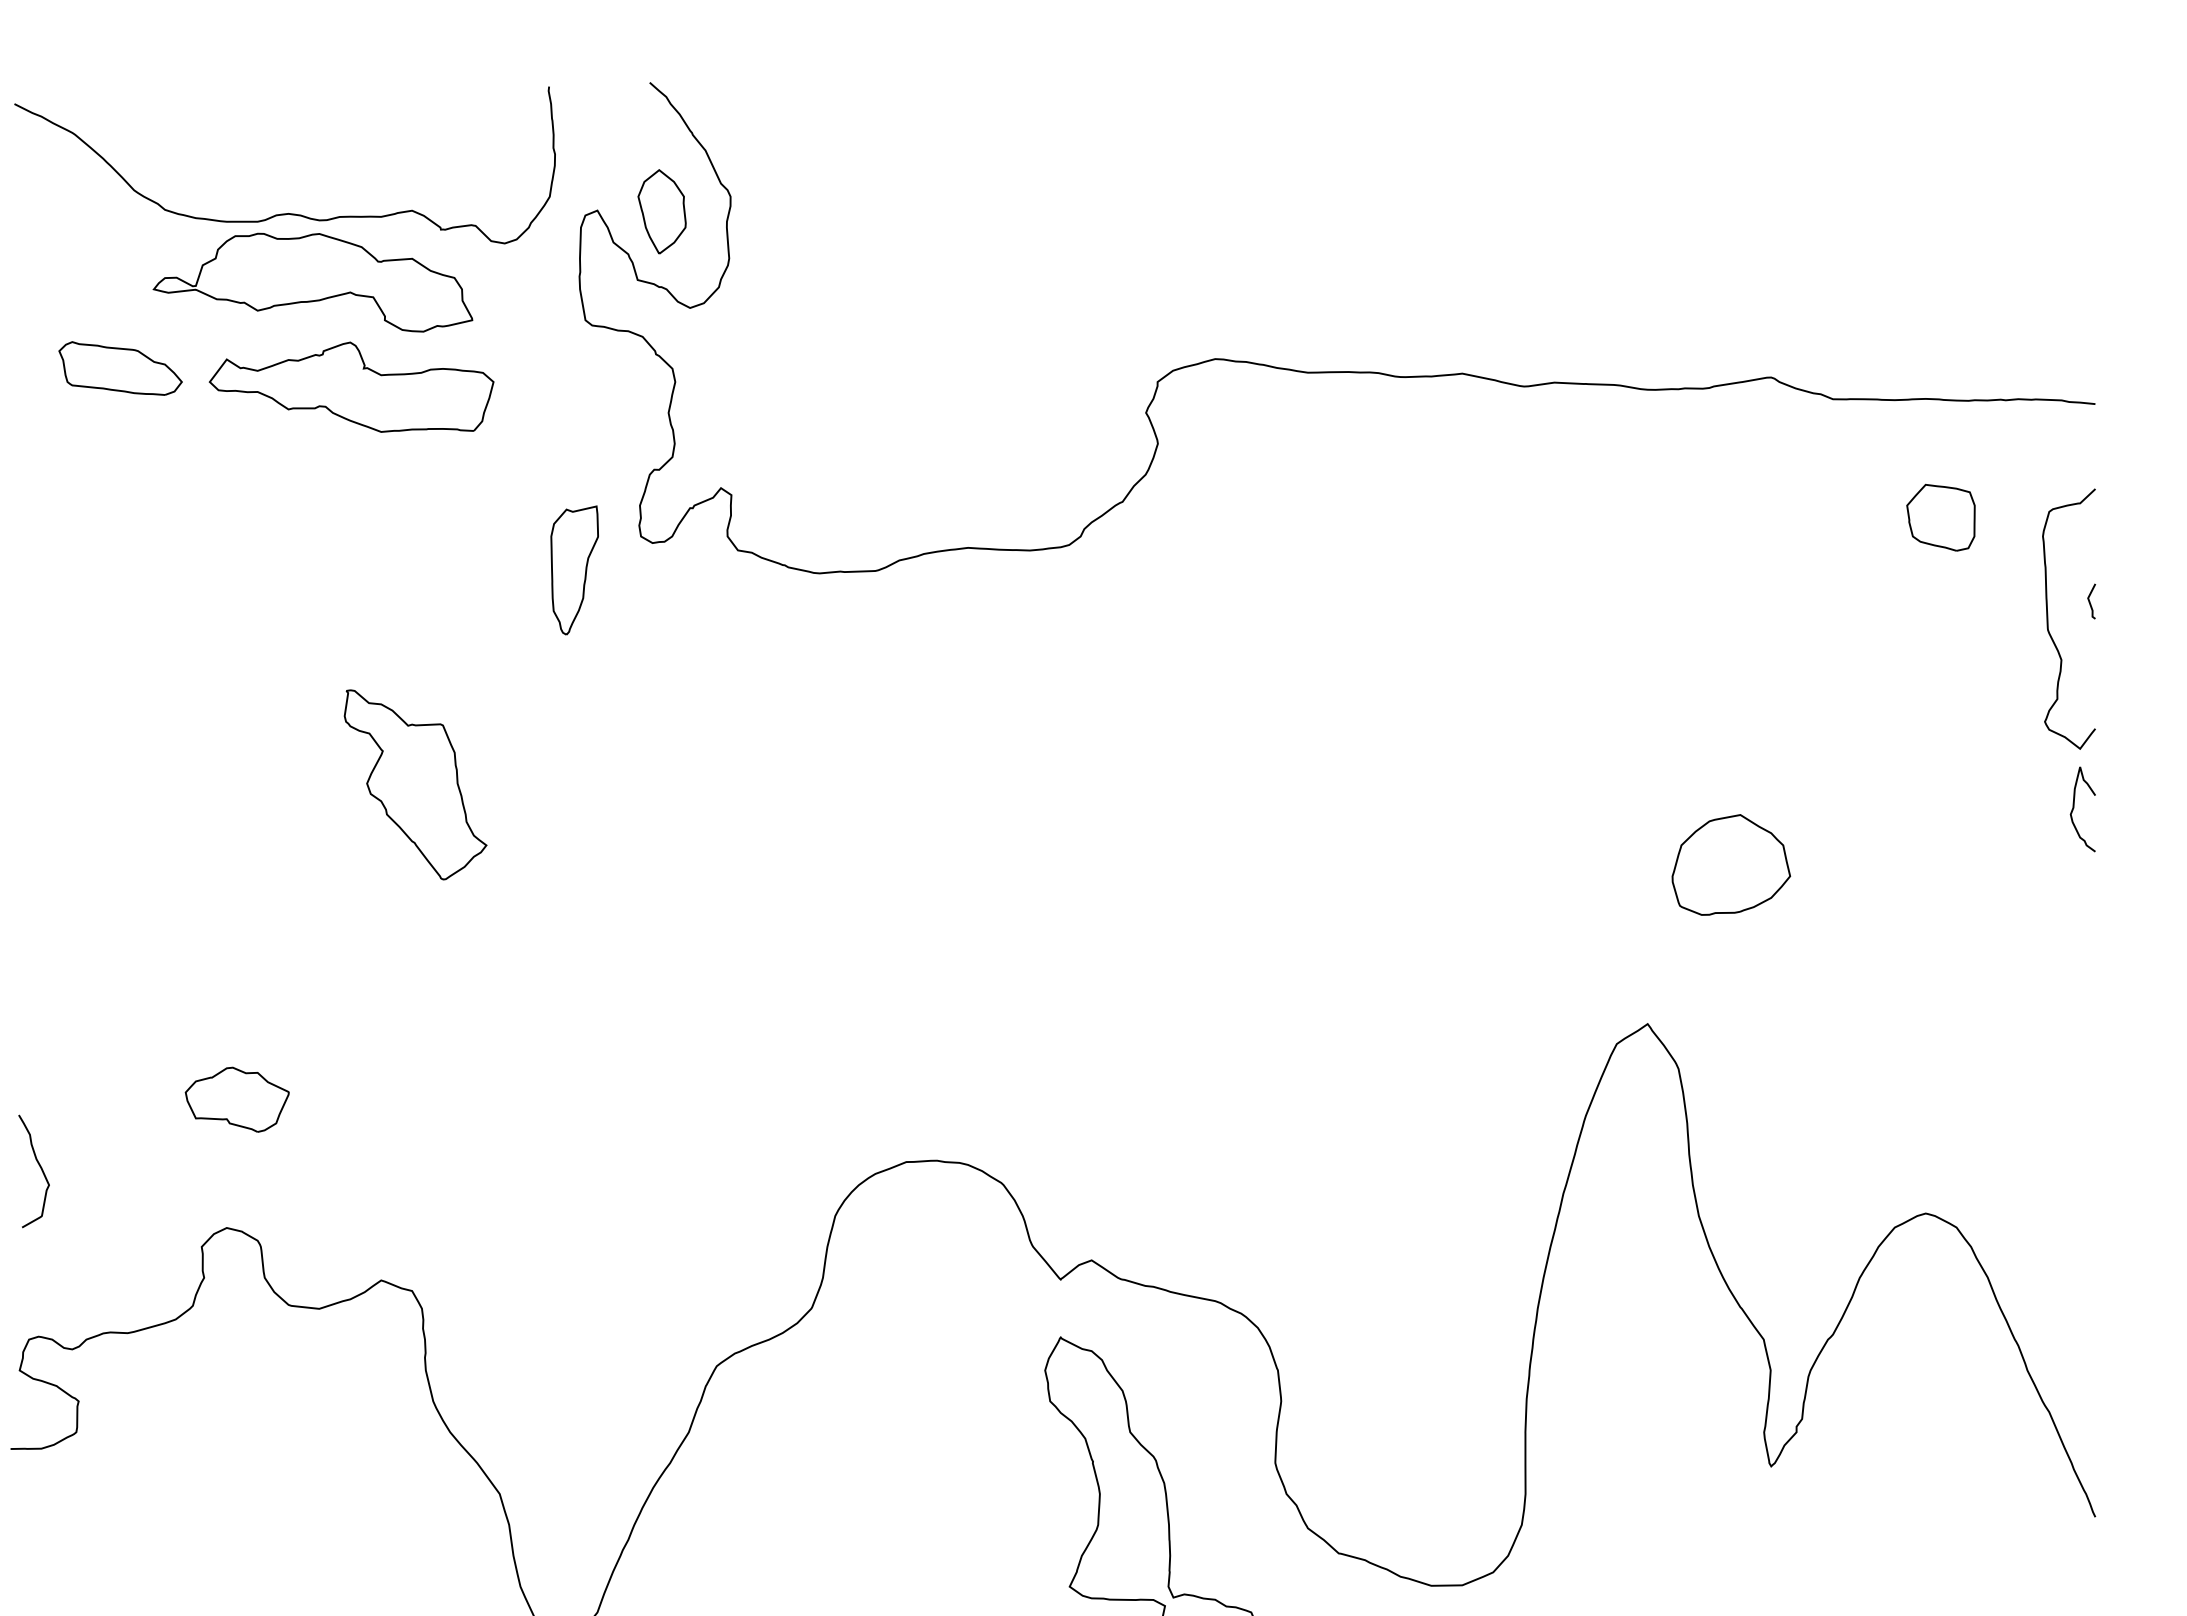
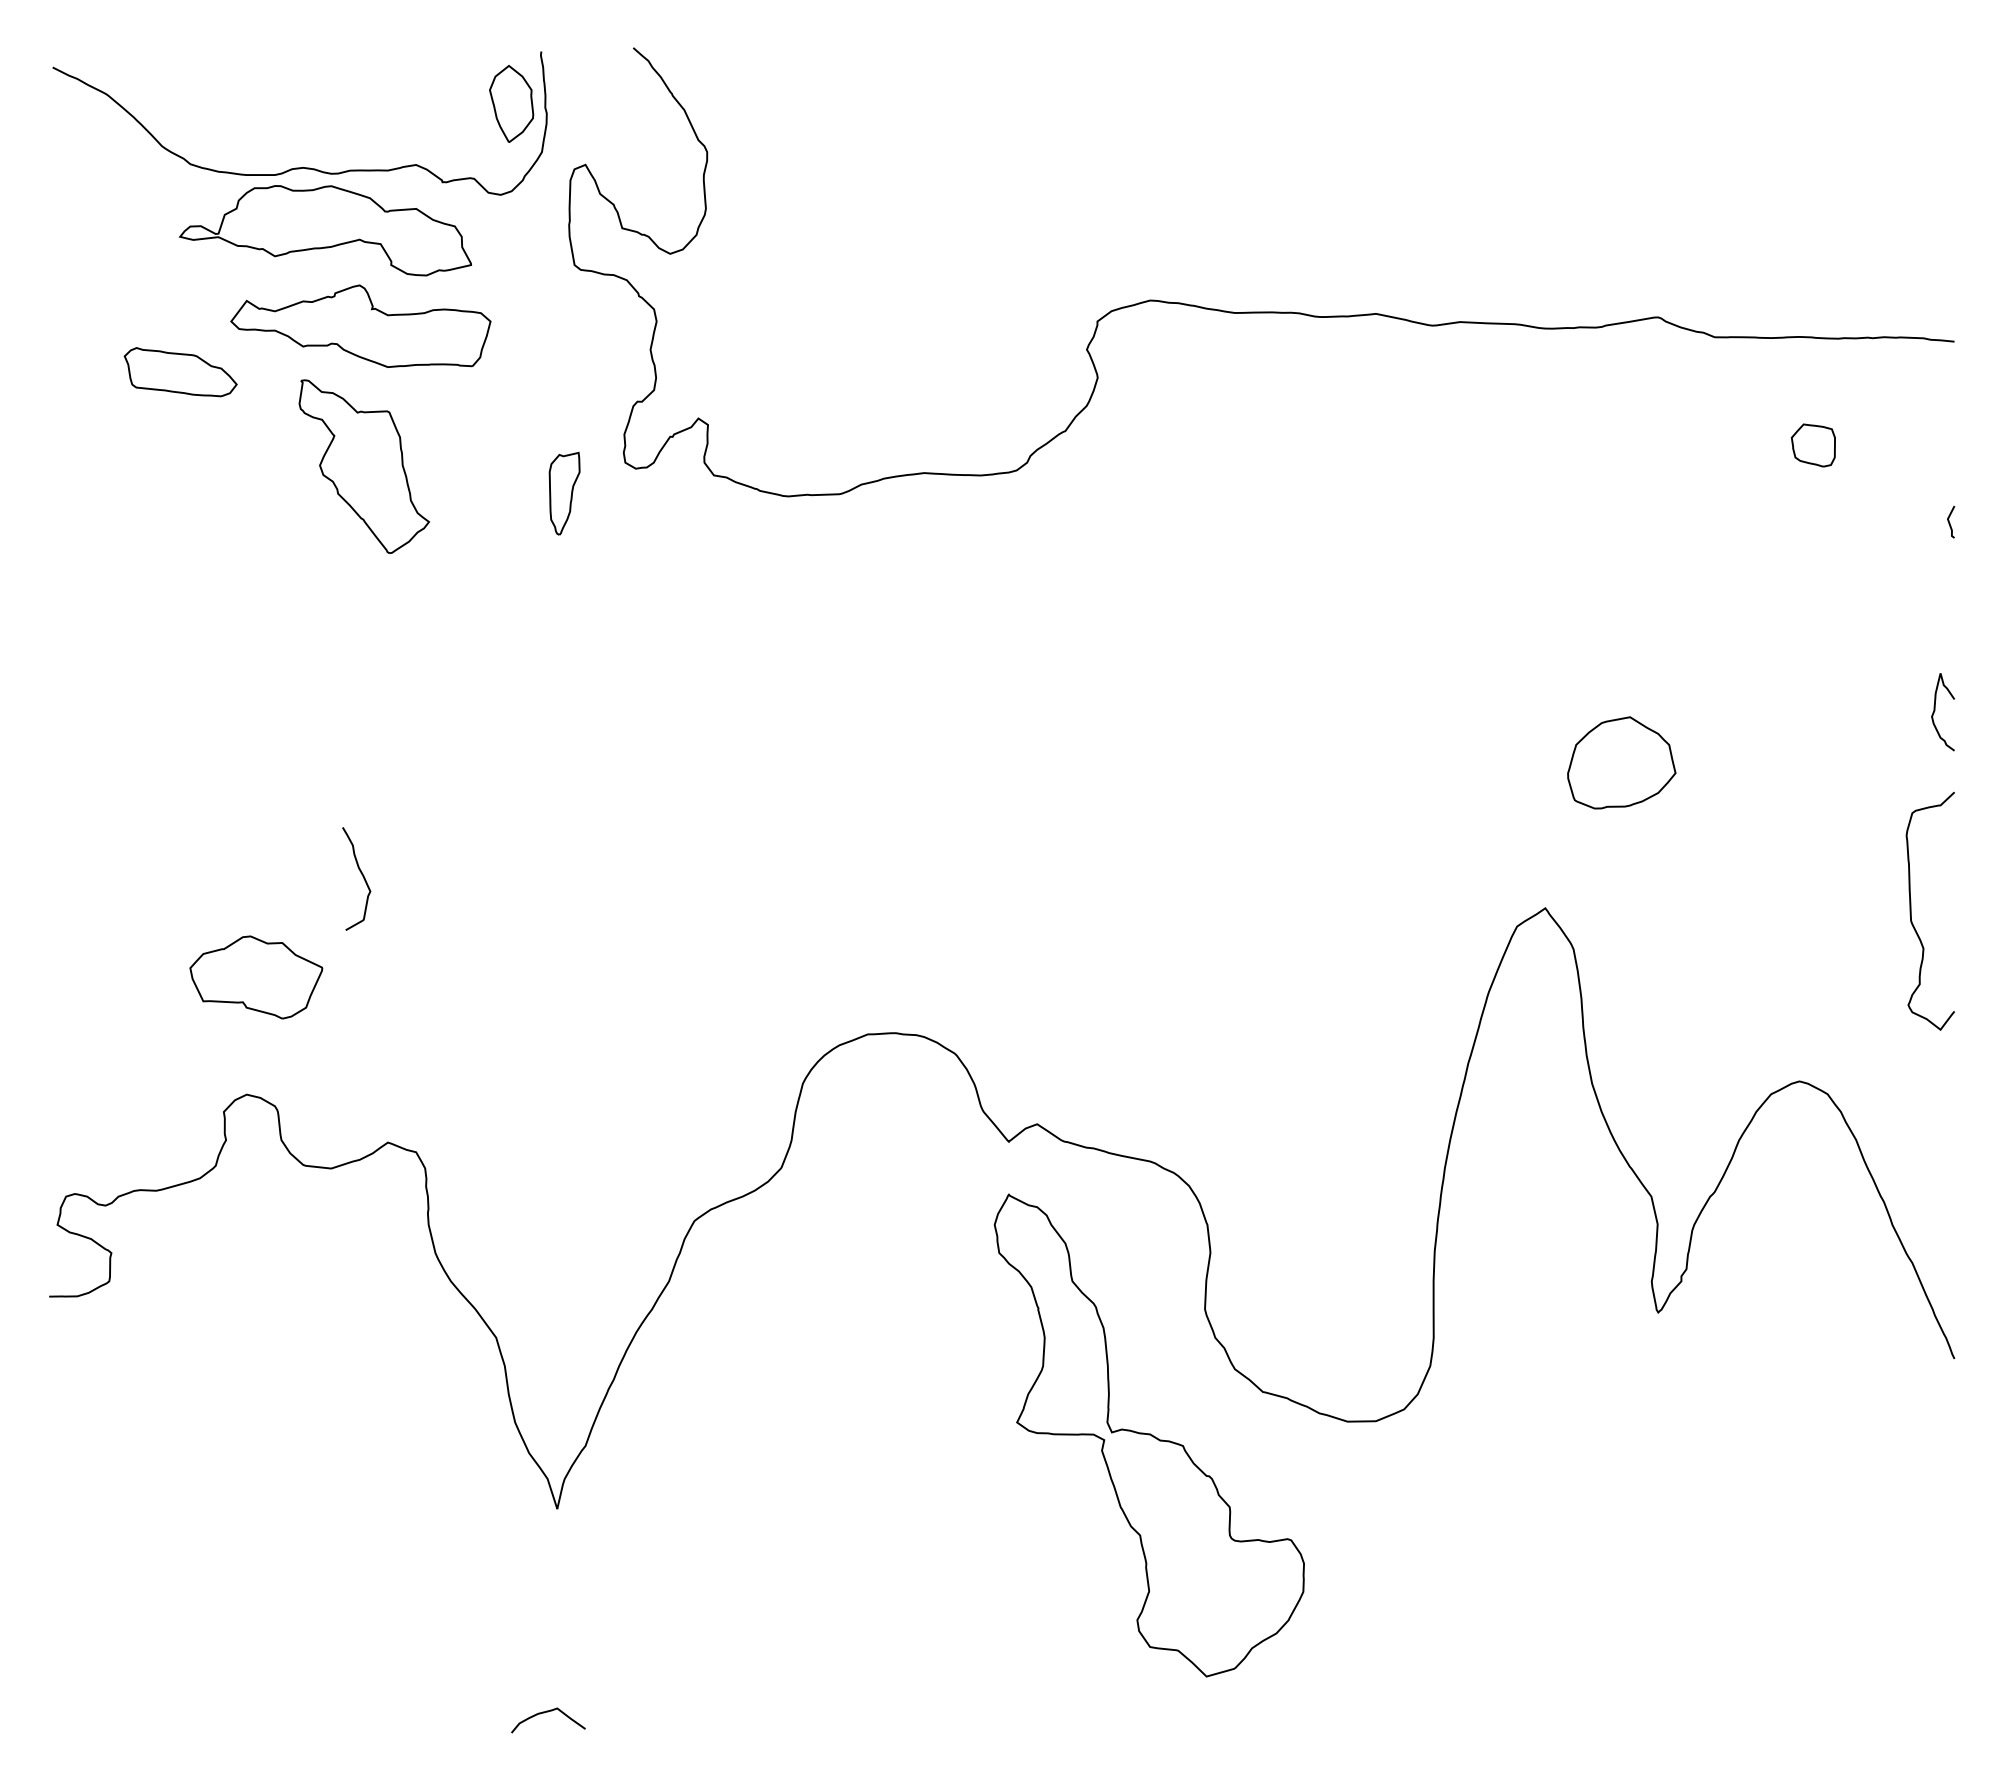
part: (661, 211) -> (511, 103), moved
part: (120, 368) -> (180, 372), moved
part: (1941, 517) -> (1813, 445), size x0.7
part: (574, 570) -> (564, 493), size x0.7
curve: (2048, 618) -> (1911, 910), moved
part: (415, 784) -> (364, 466), moved
part: (237, 1099) -> (256, 977), size x1.4
curve: (40, 1168) -> (362, 876), moved

